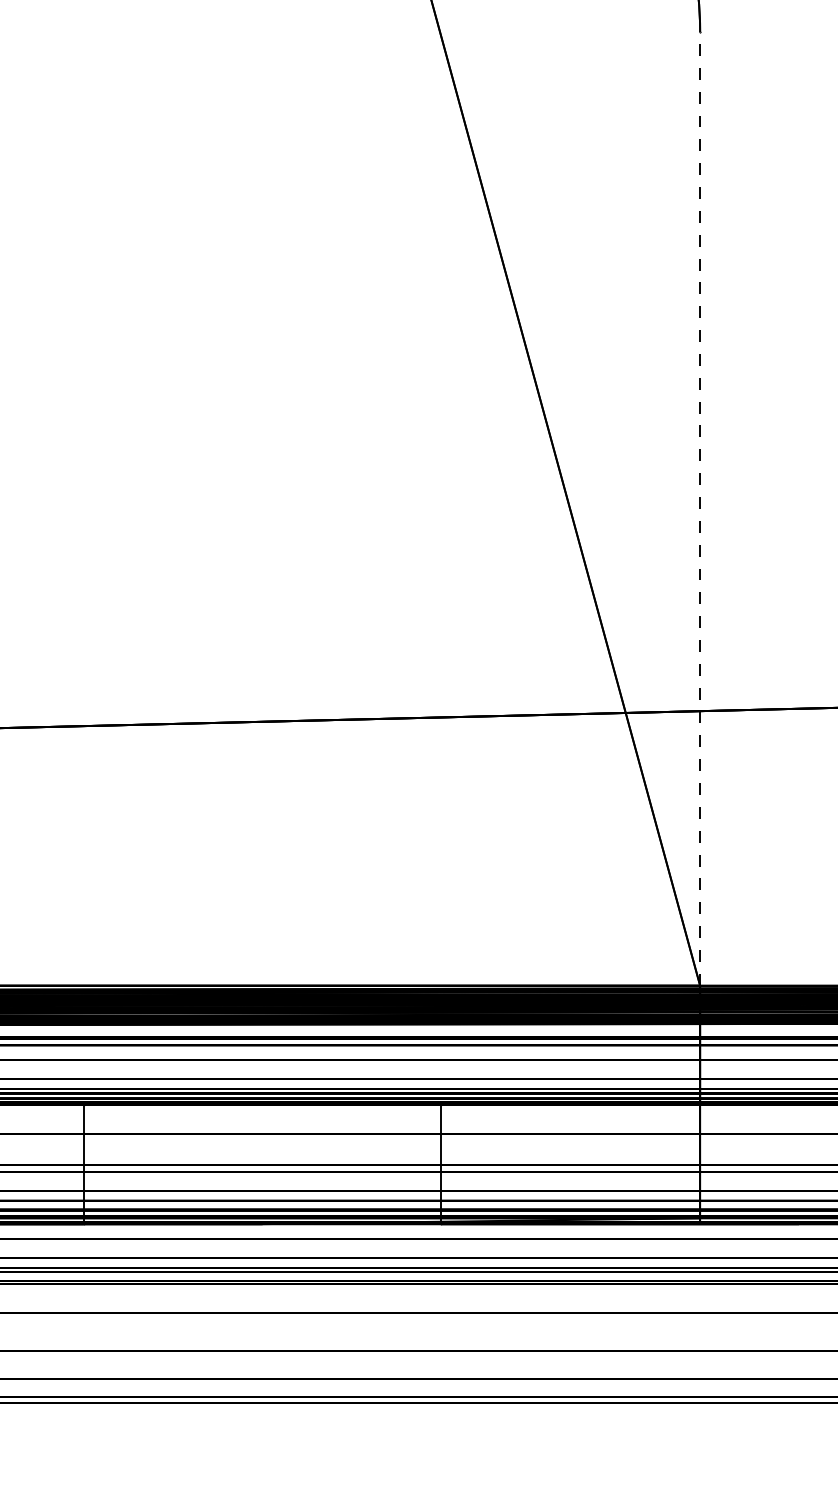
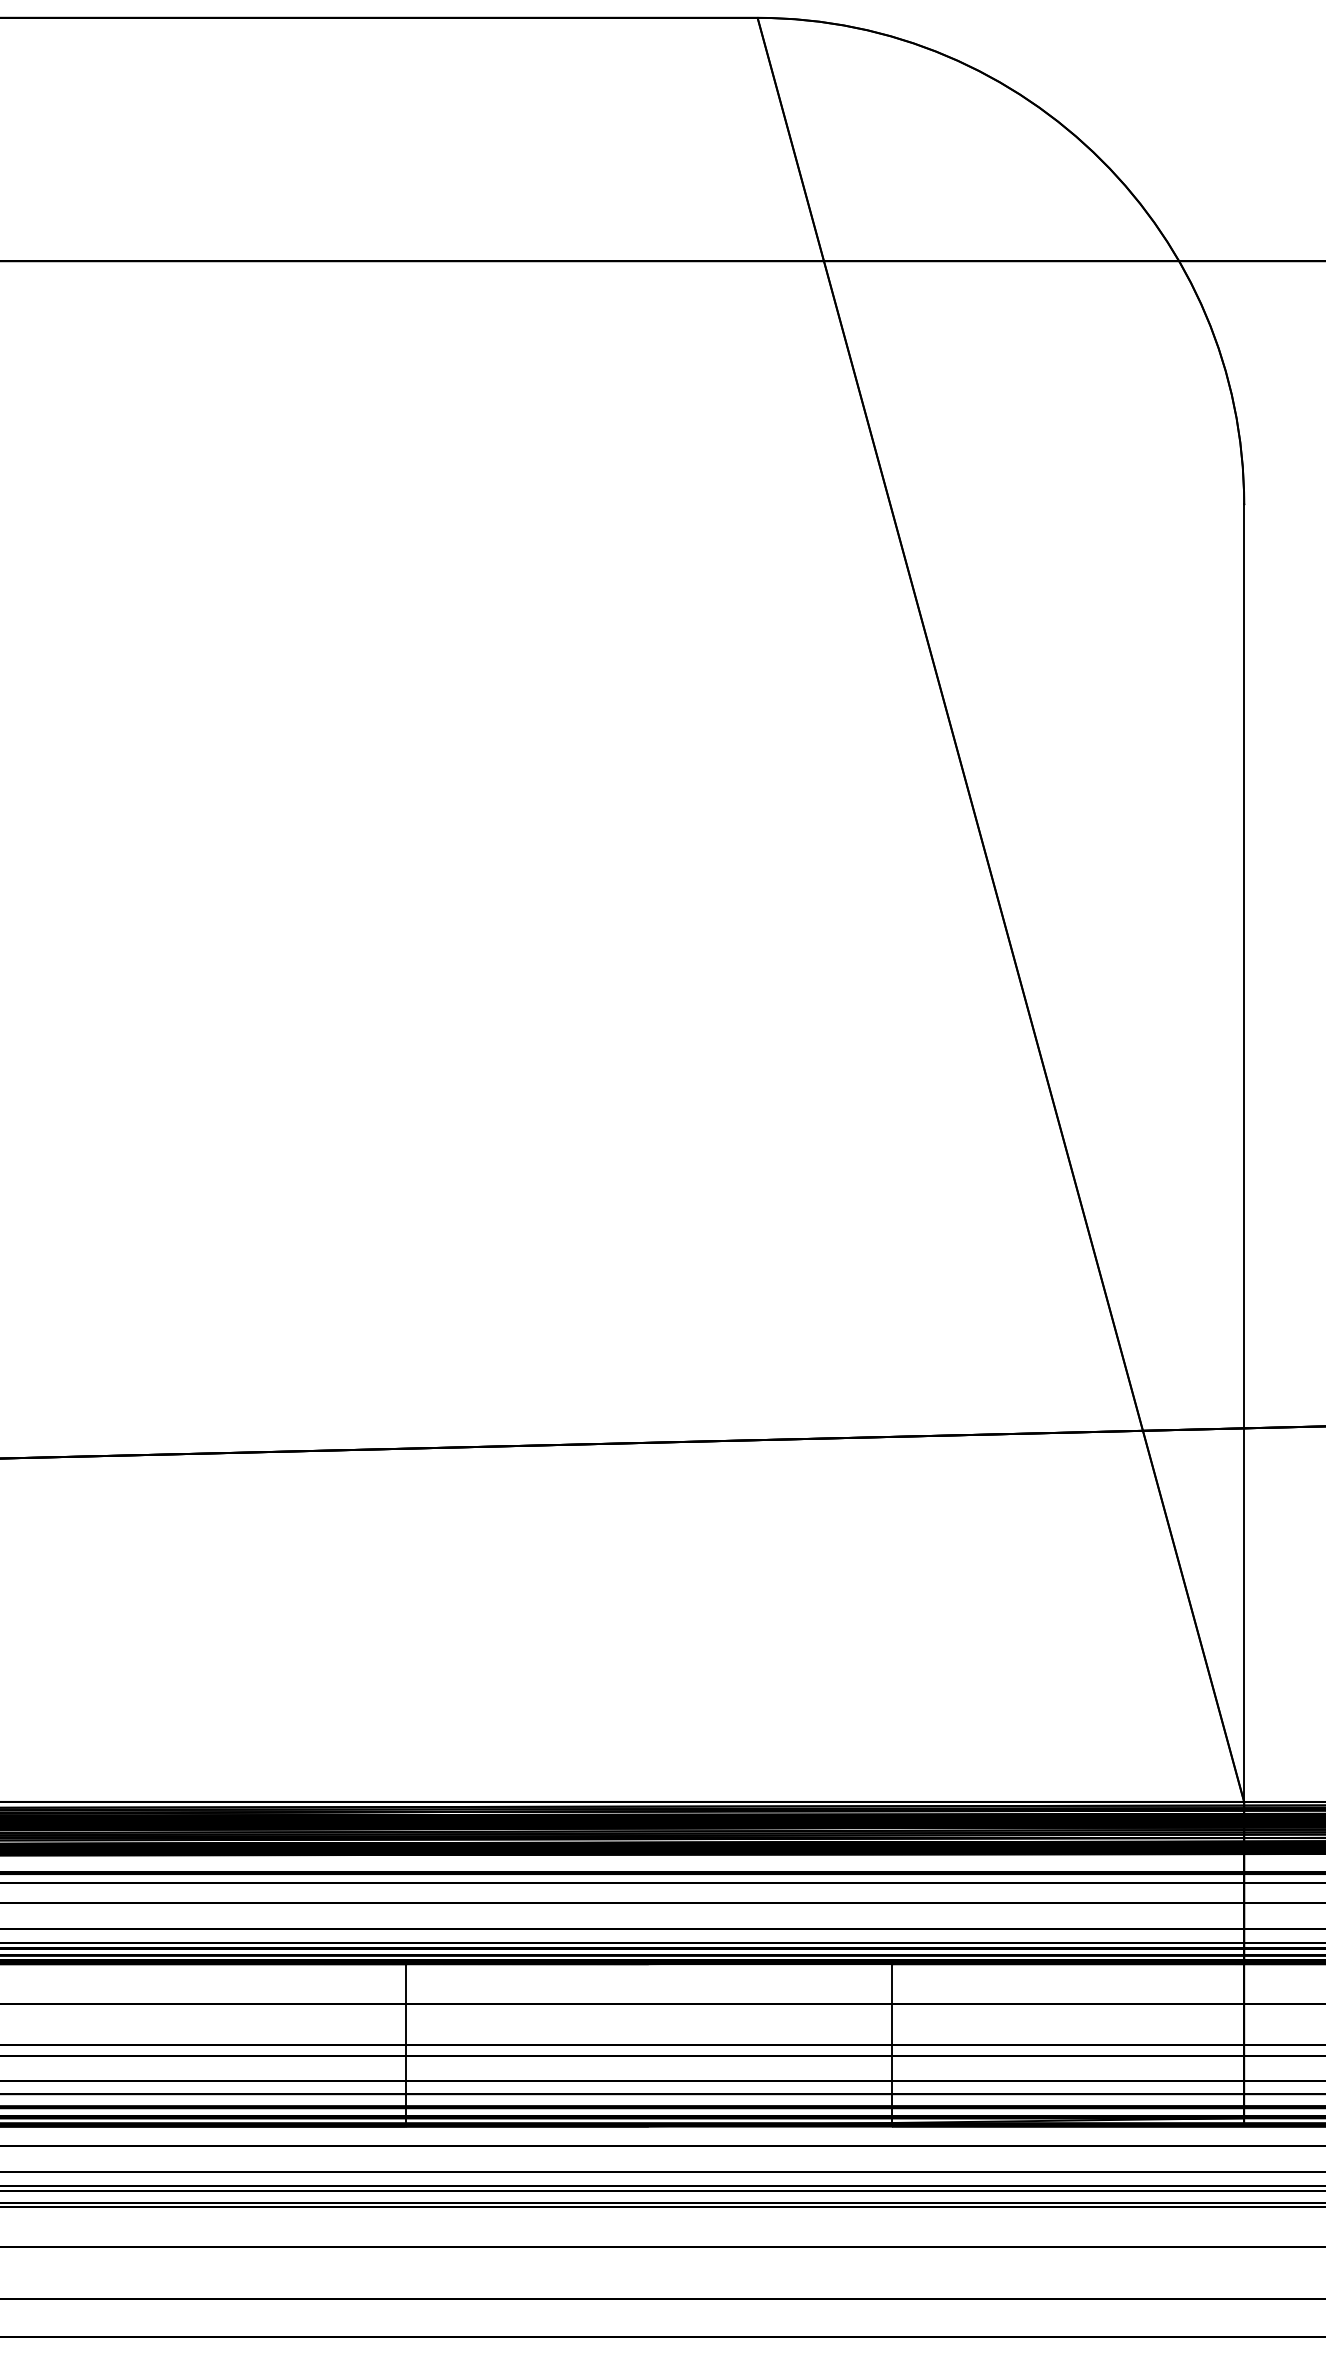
line: (700, 509) -> (1244, 1153), dashed -> solid

